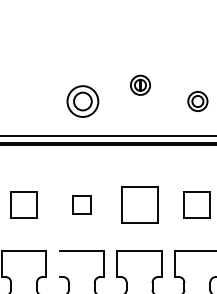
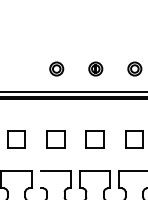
part: (140, 84) -> (95, 68), moved
part: (82, 100) -> (56, 68), size x0.62
part: (81, 205) -> (55, 139), size x1.43
part: (138, 205) -> (94, 139), size x0.71

